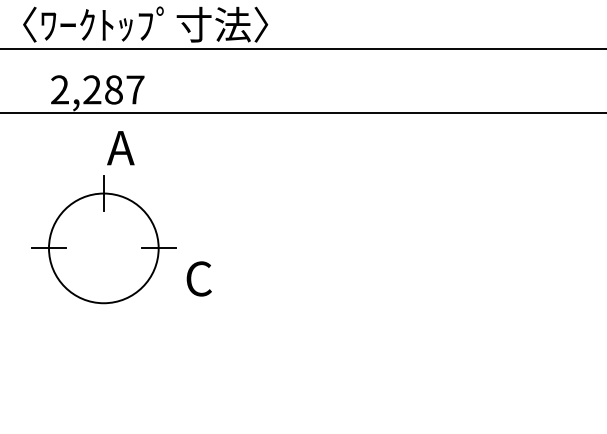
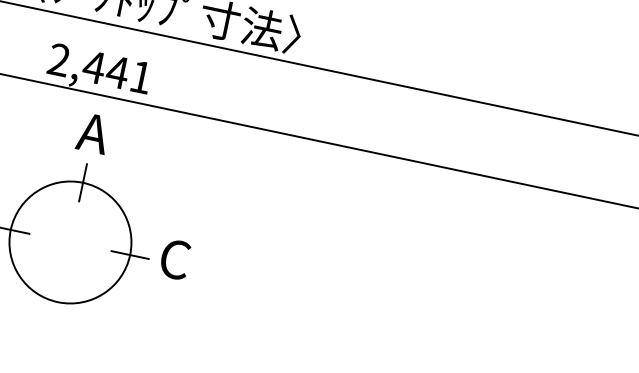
text: (113, 89) -> (117, 71), 2,287 -> 2,441
text: (120, 148) -> (93, 133), moved
text: (198, 278) -> (174, 258), moved

